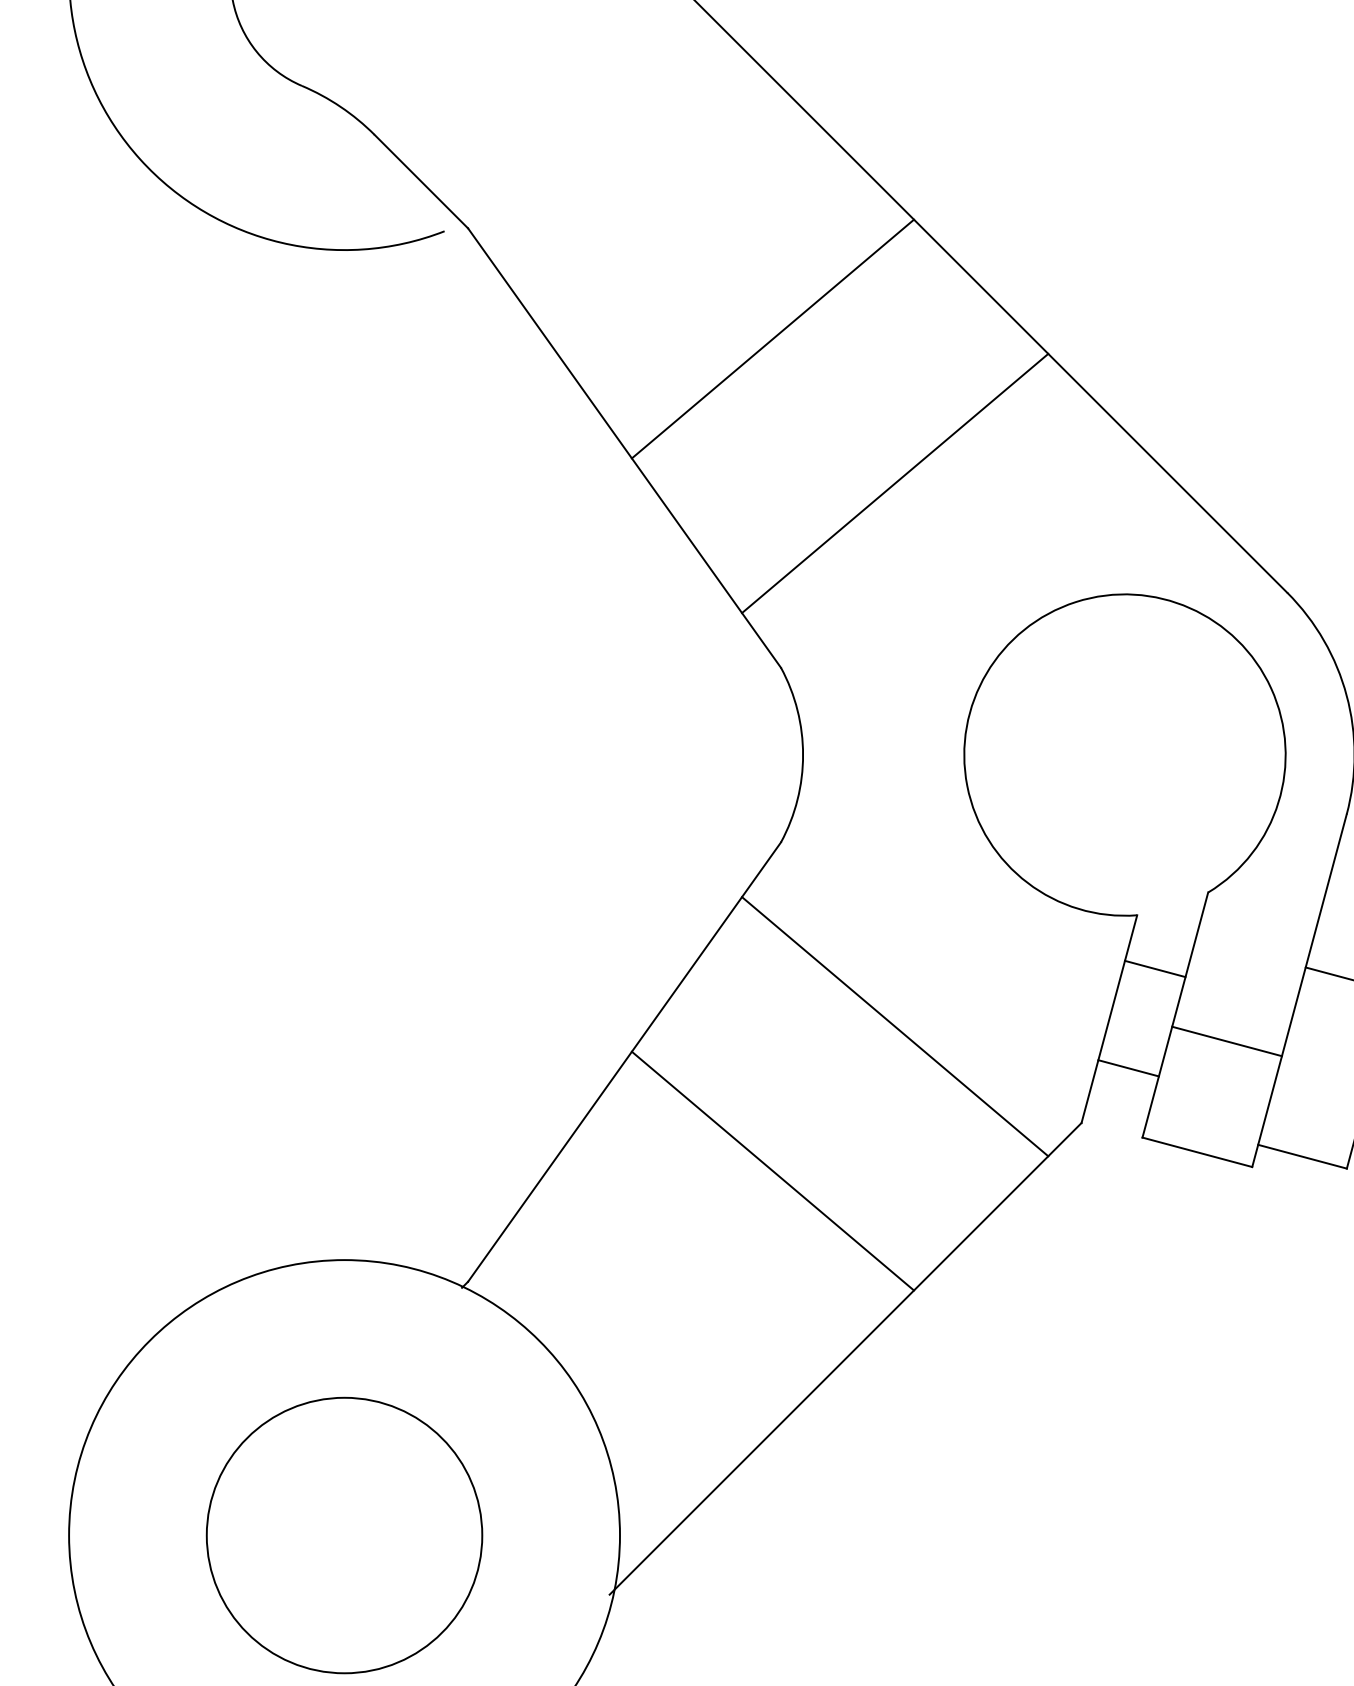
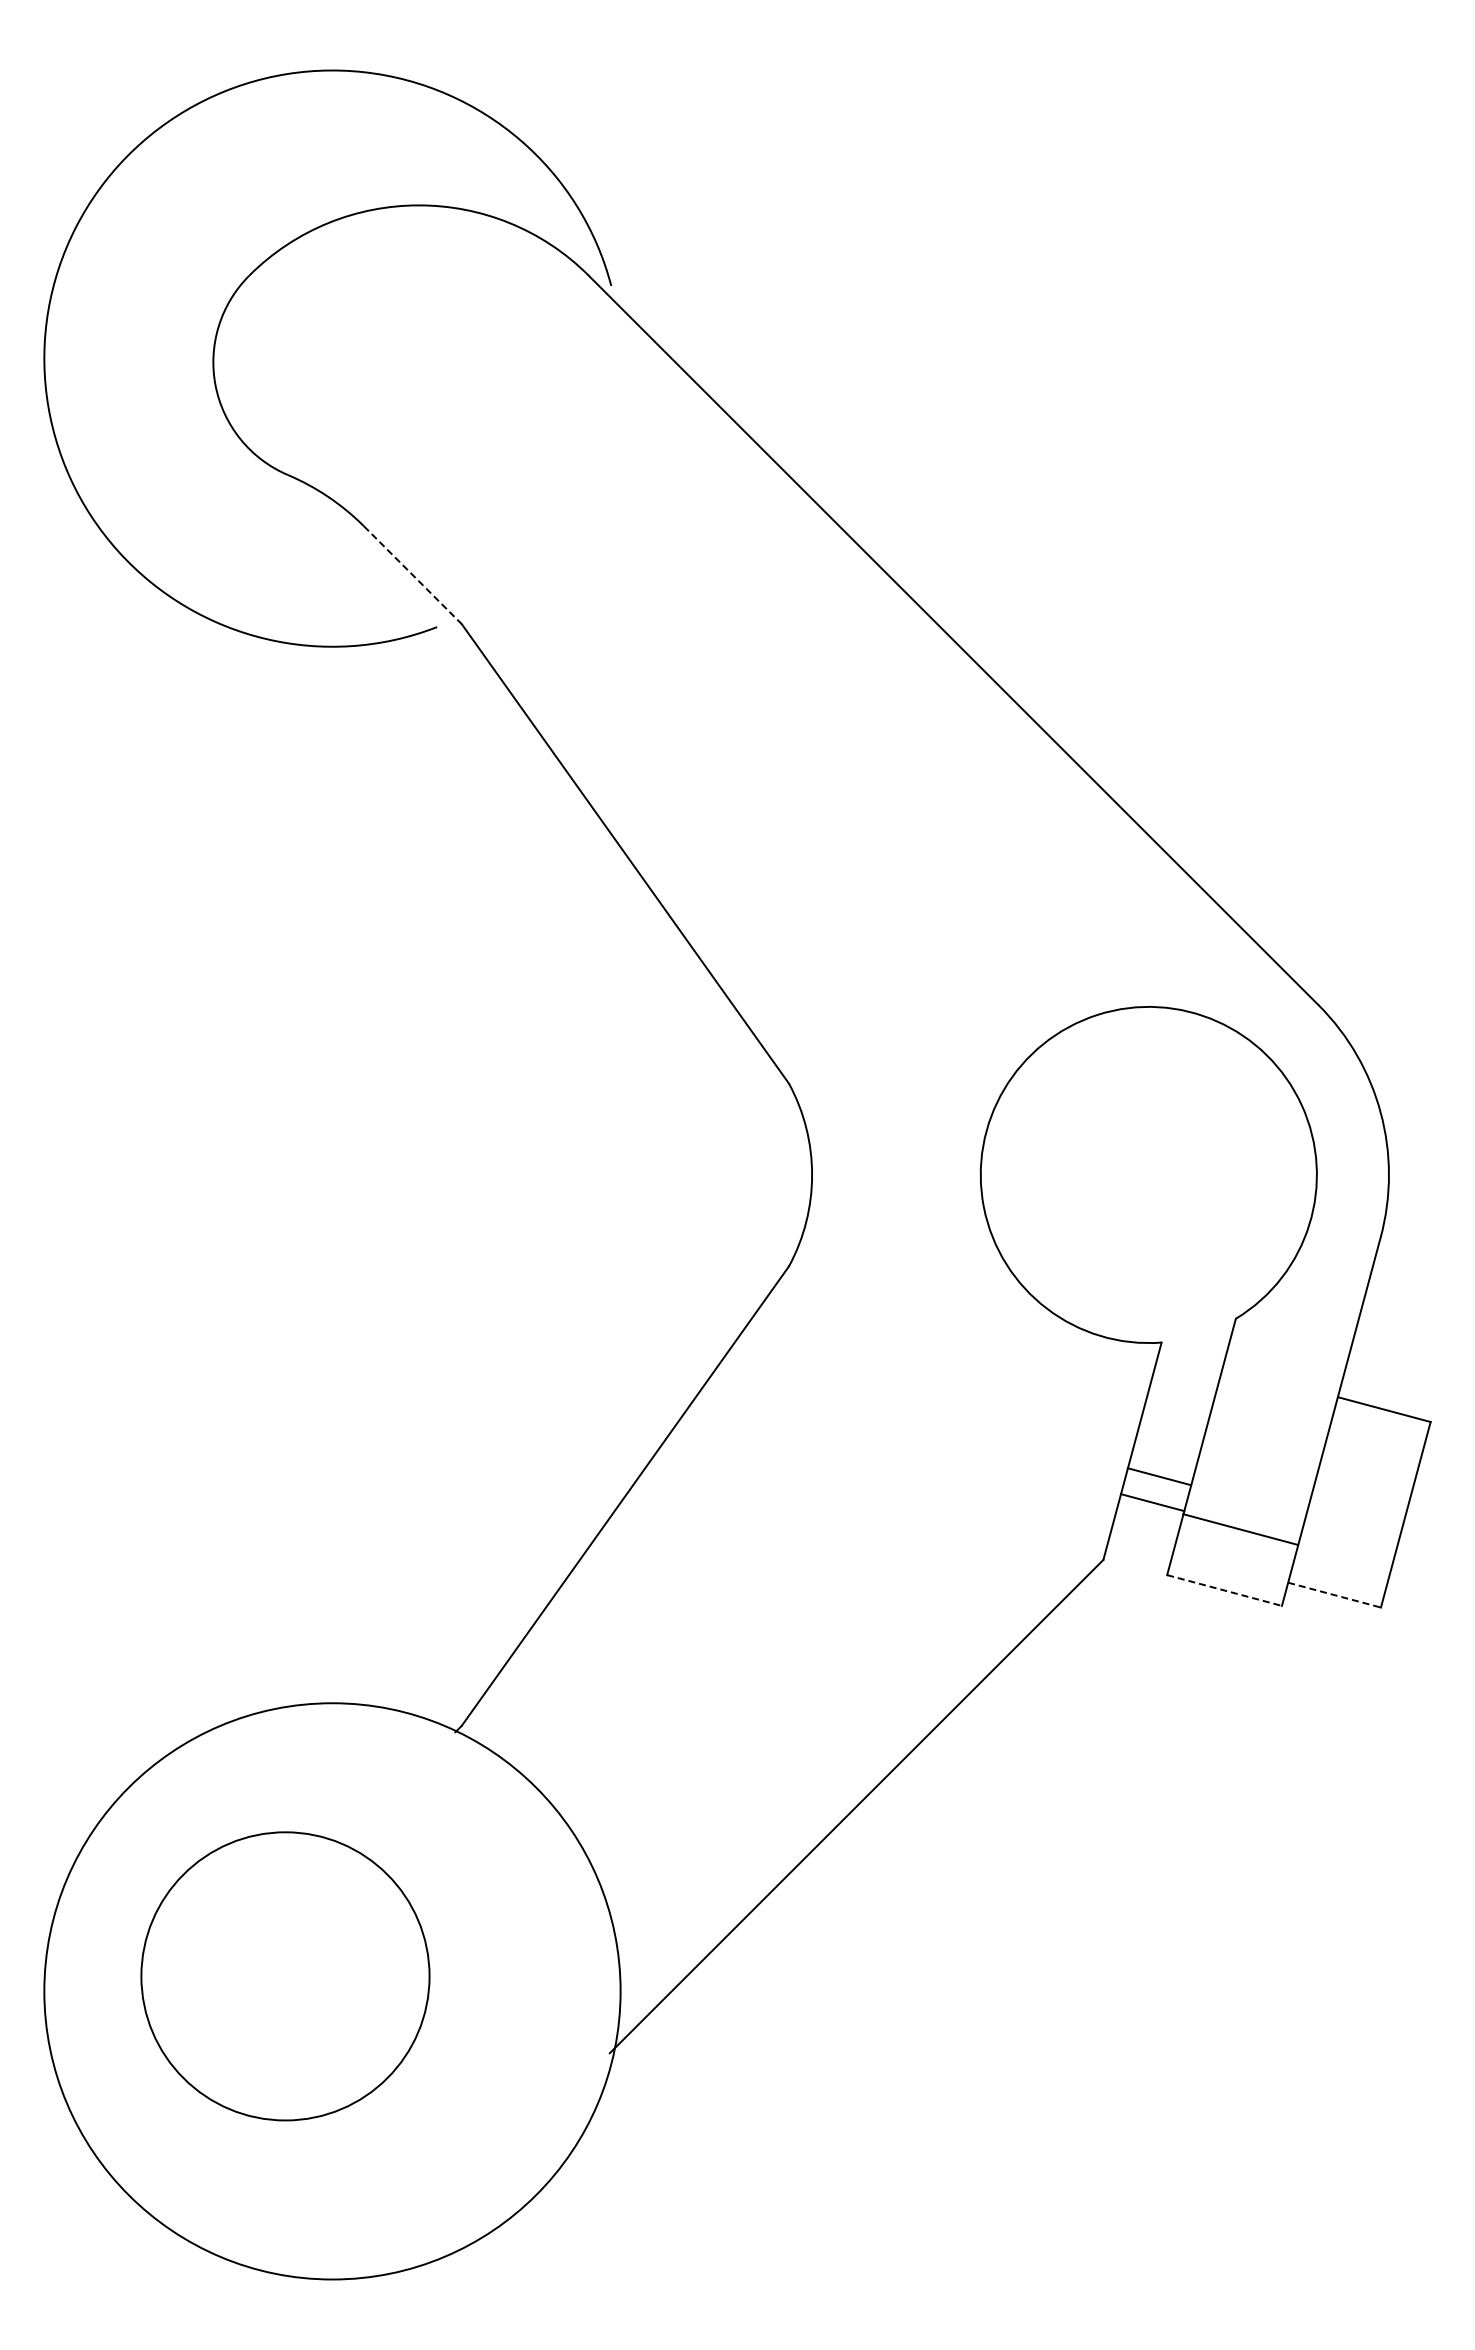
line: (421, 181) -> (413, 575), solid -> dashed
line: (772, 338) -> (780, 739), removed
line: (895, 483) -> (908, 890), removed
line: (1155, 968) -> (1159, 1476), moved
line: (895, 1026) -> (908, 1458), removed
line: (1226, 1041) -> (1240, 1529), moved
line: (1198, 1152) -> (1225, 1590), solid -> dashed
line: (1303, 1157) -> (1335, 1595), solid -> dashed
line: (772, 1171) -> (780, 1610), removed
circle: (344, 1535) -> (285, 1976), moved

